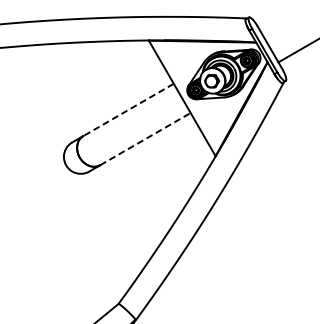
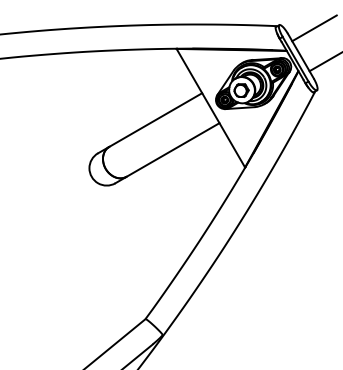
line: (283, 20) -> (314, 28), added
line: (128, 110) -> (155, 120), dashed -> solid
line: (145, 138) -> (173, 149), dashed -> solid

